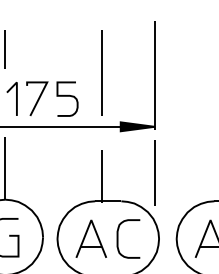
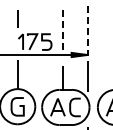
line: (101, 74) -> (62, 30), solid -> dashed
line: (154, 76) -> (87, 31), solid -> dashed

